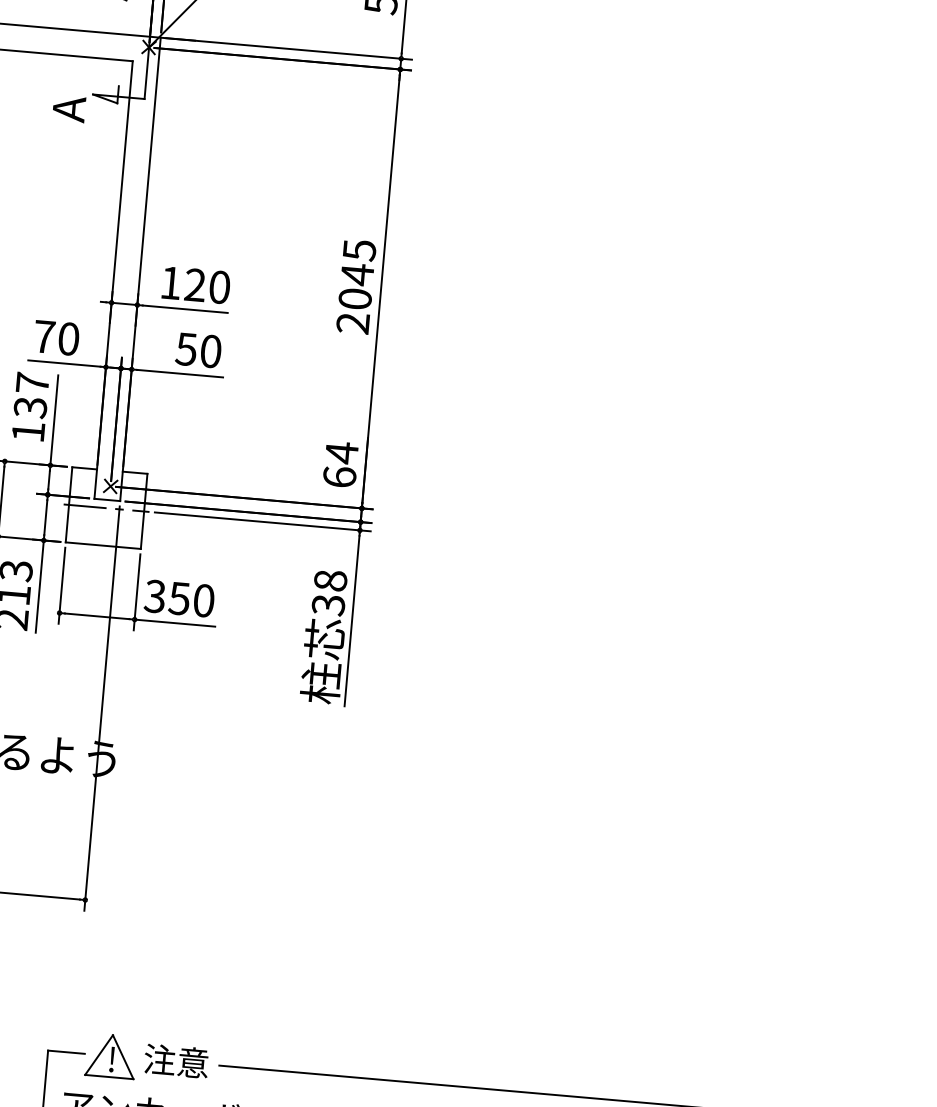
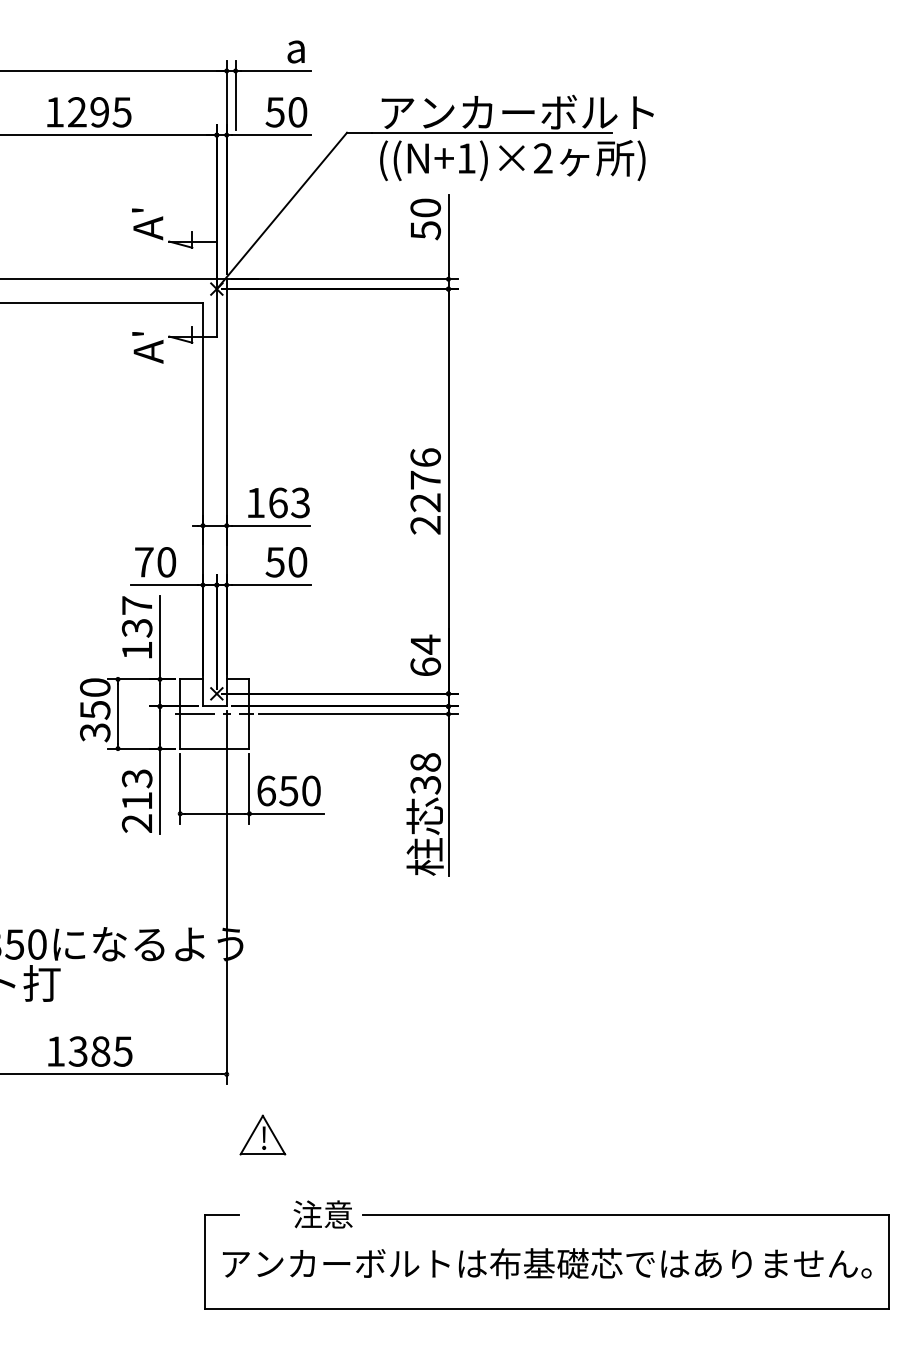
text: (58, 88) -> (137, 333), A -> A'
text: (357, 274) -> (425, 480), 2045 -> 2276
text: (207, 285) -> (289, 502), 120 -> 163
text: (154, 595) -> (265, 790), 350 -> 650
part: (110, 1055) -> (262, 1134), moved

